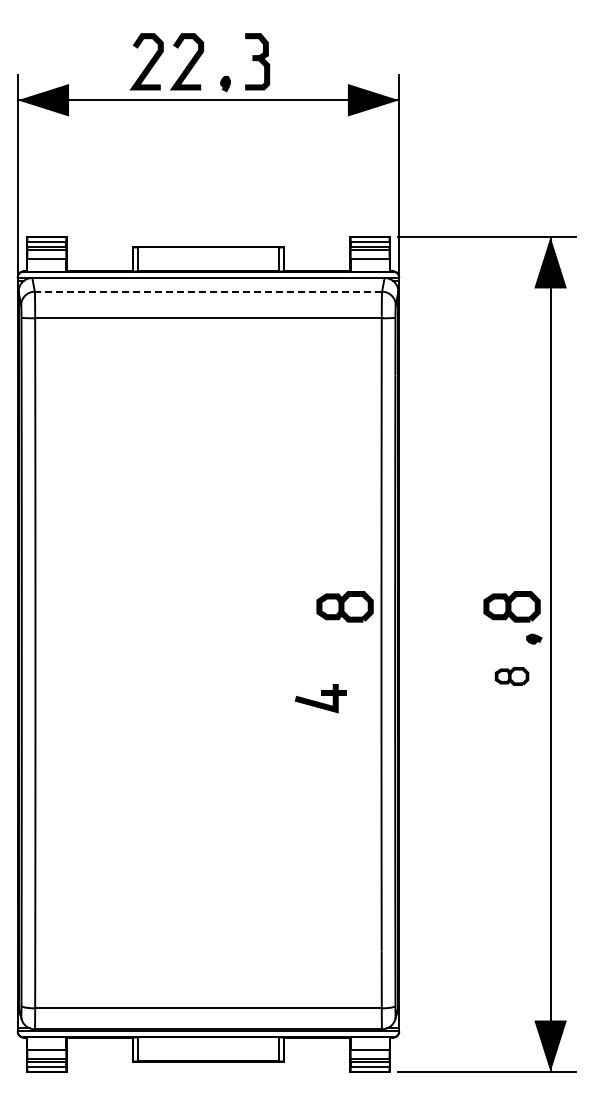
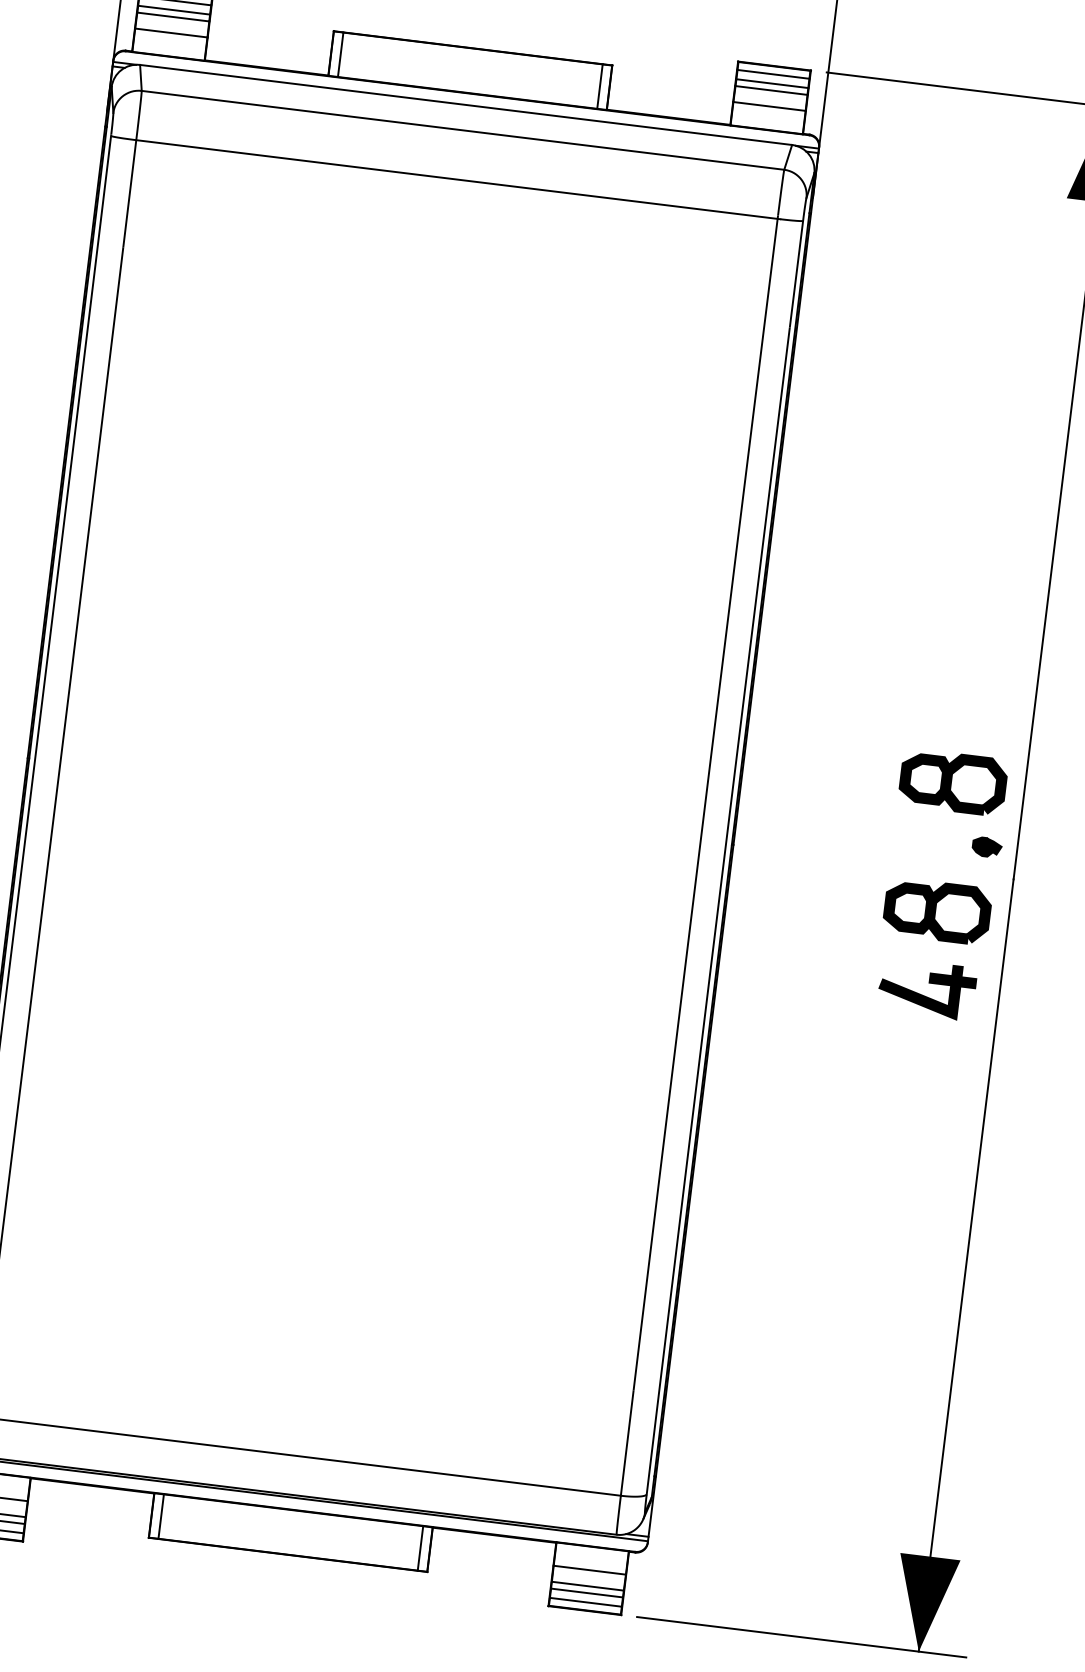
line: (208, 291) -> (463, 129), dashed -> solid
part: (344, 606) -> (643, 743), removed
part: (511, 676) -> (936, 911), size x1.67
part: (320, 698) -> (926, 988), moved

